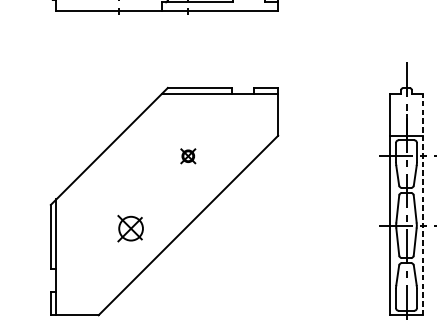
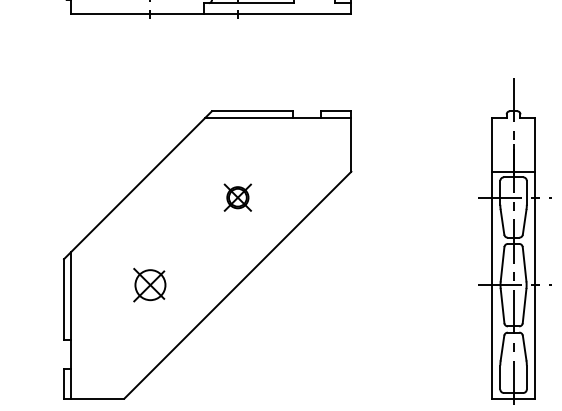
part: (188, 156) -> (237, 197), size x1.43
line: (423, 203) -> (534, 257), dashed -> solid
part: (130, 228) -> (149, 284), moved

